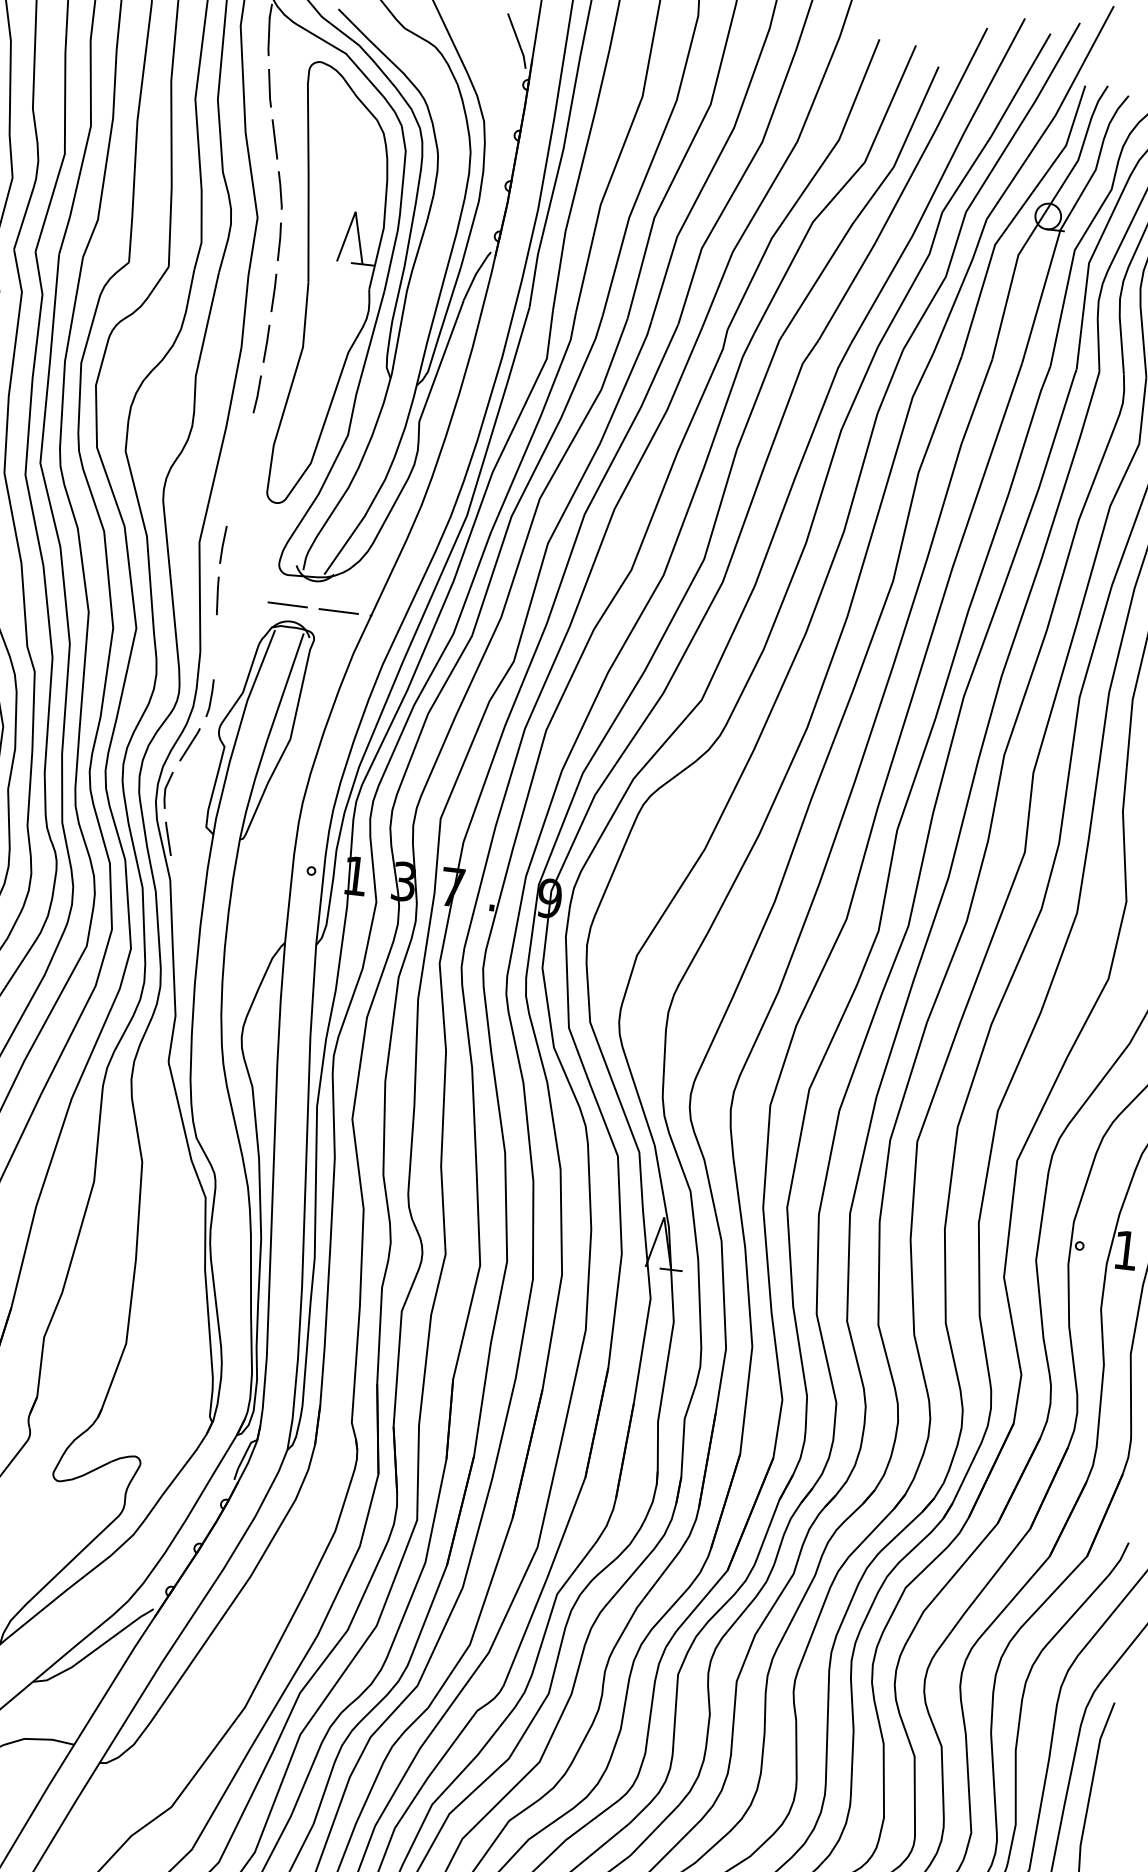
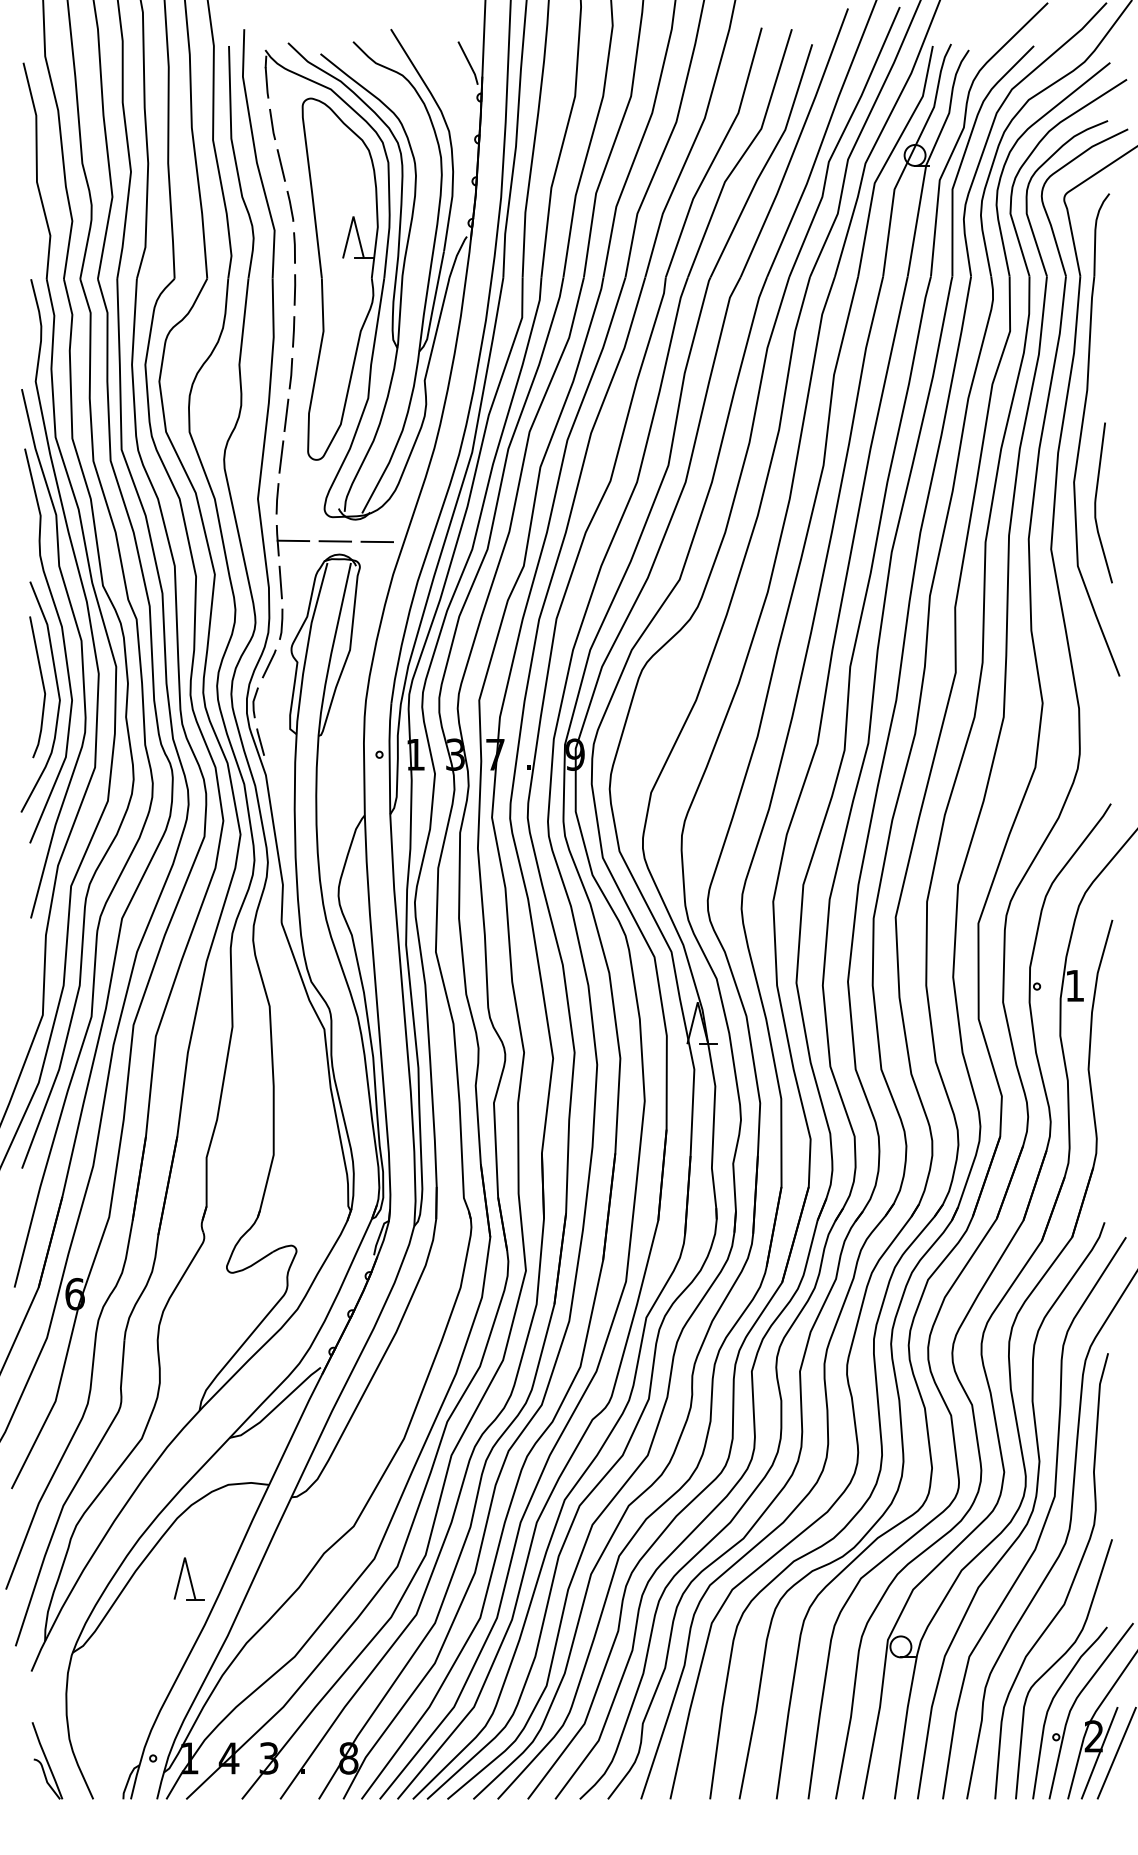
line: (246, 444) -> (286, 415), added
line: (234, 493) -> (281, 456), added
line: (236, 597) -> (293, 540), added
line: (215, 647) -> (280, 582), added

